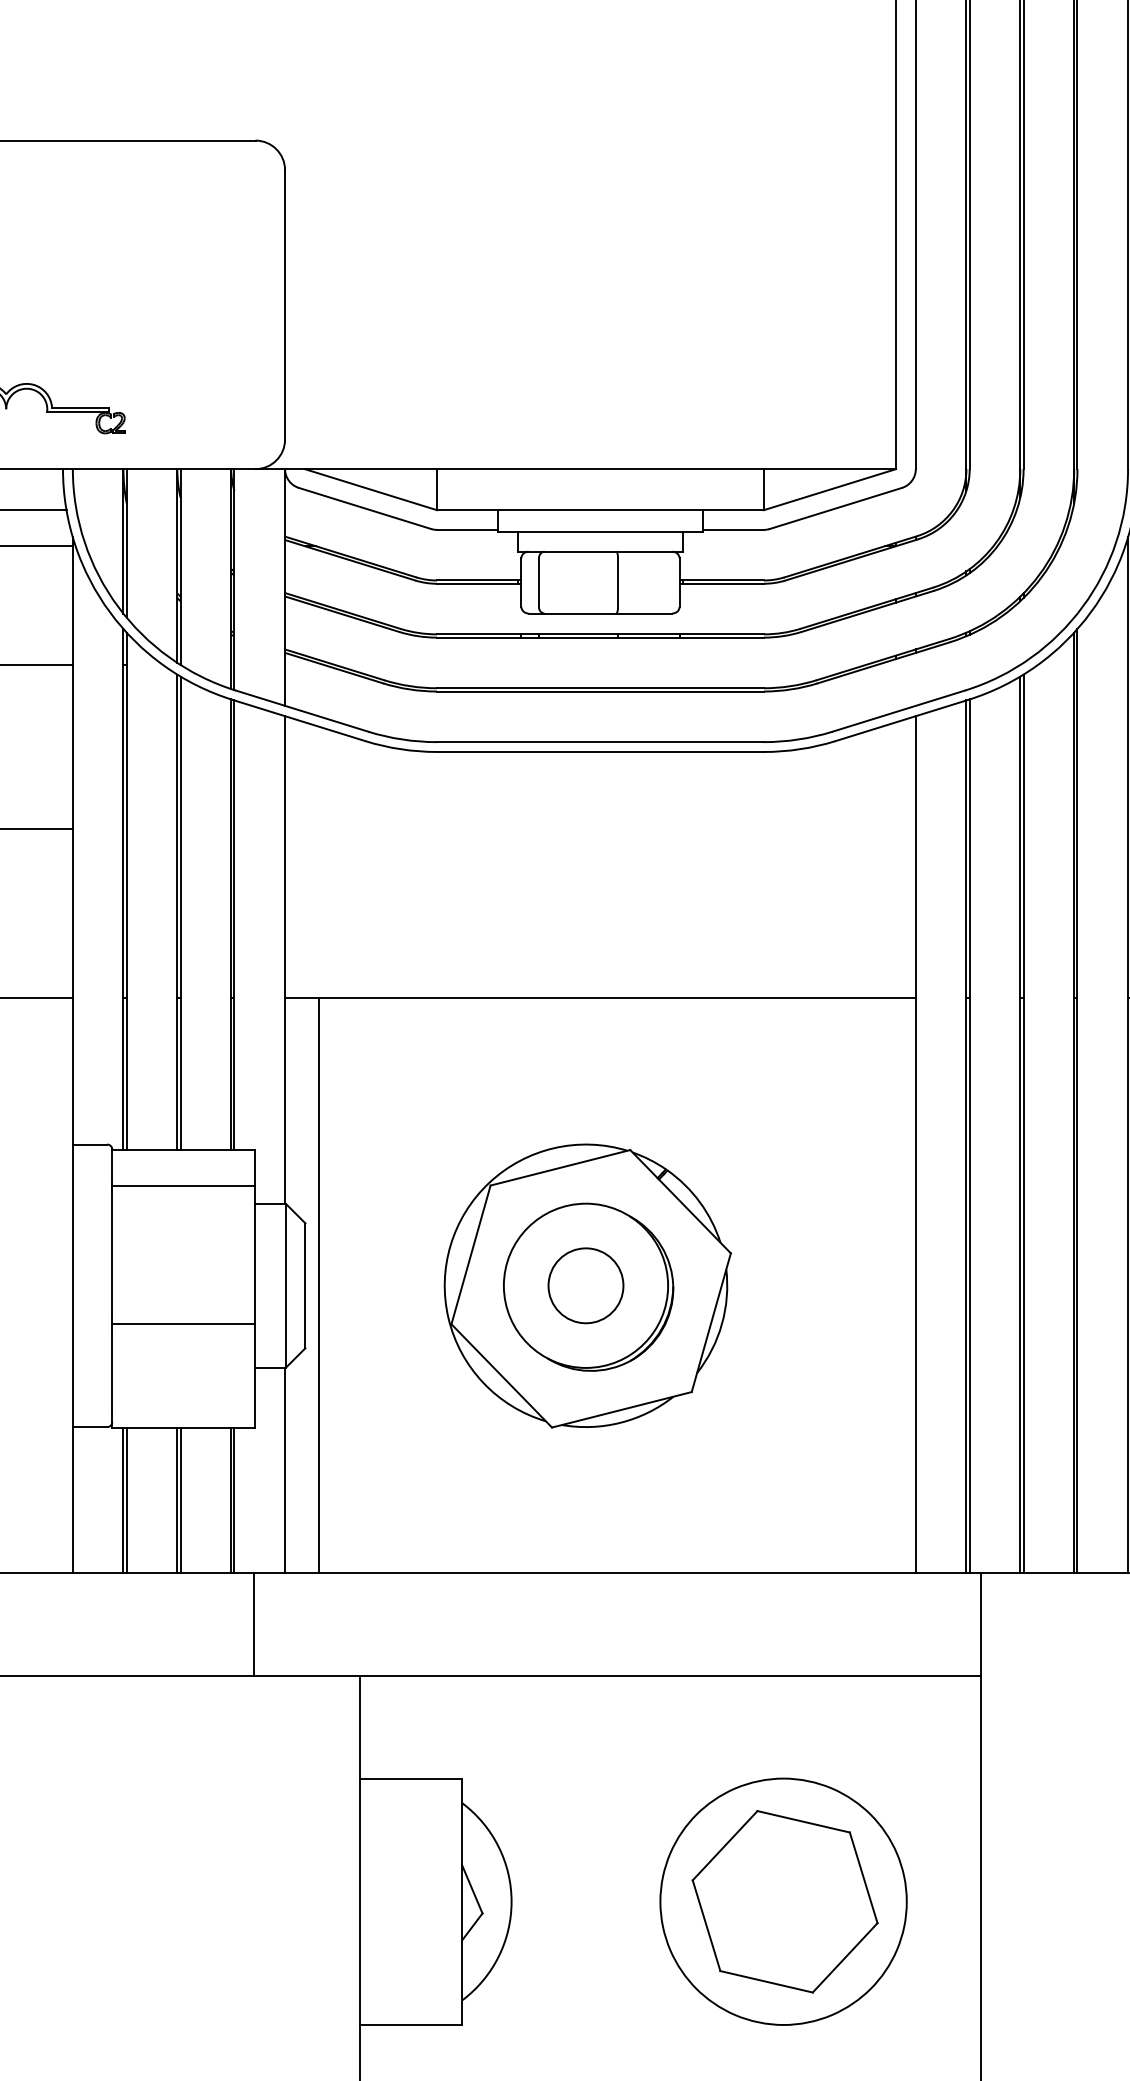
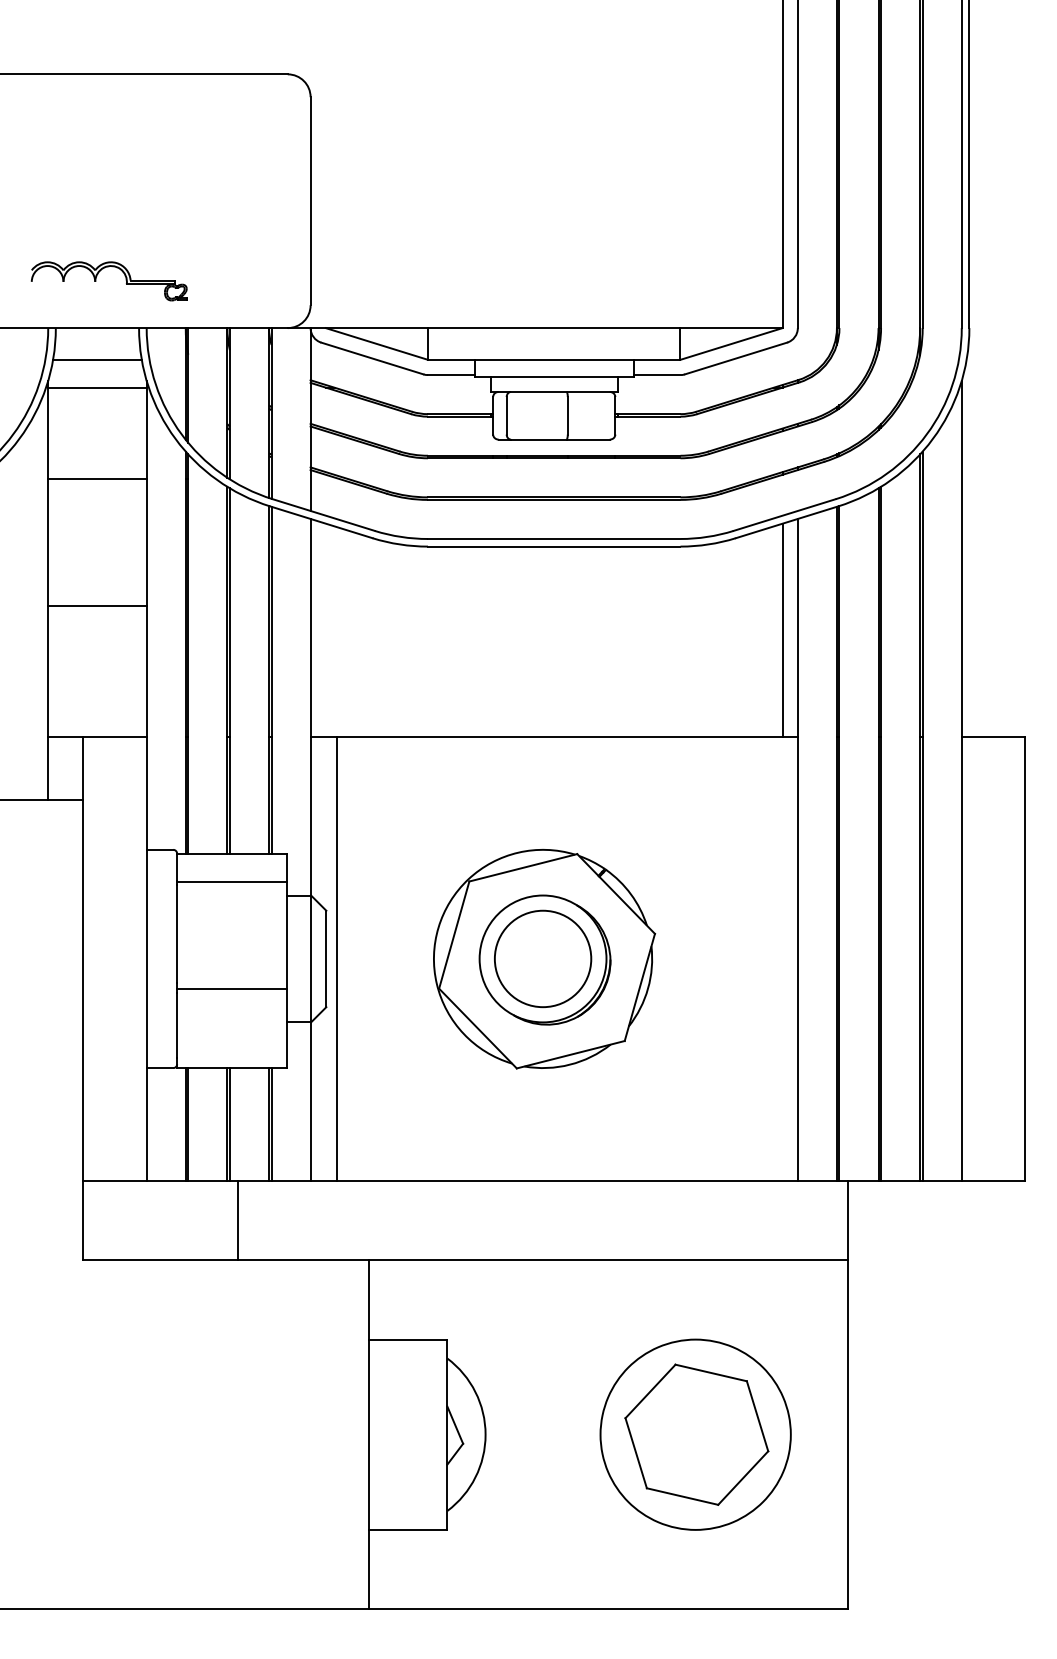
line: (895, 859) -> (782, 629), added
circle: (585, 1285) -> (542, 958), size x1.67
line: (253, 1624) -> (237, 1220), moved

